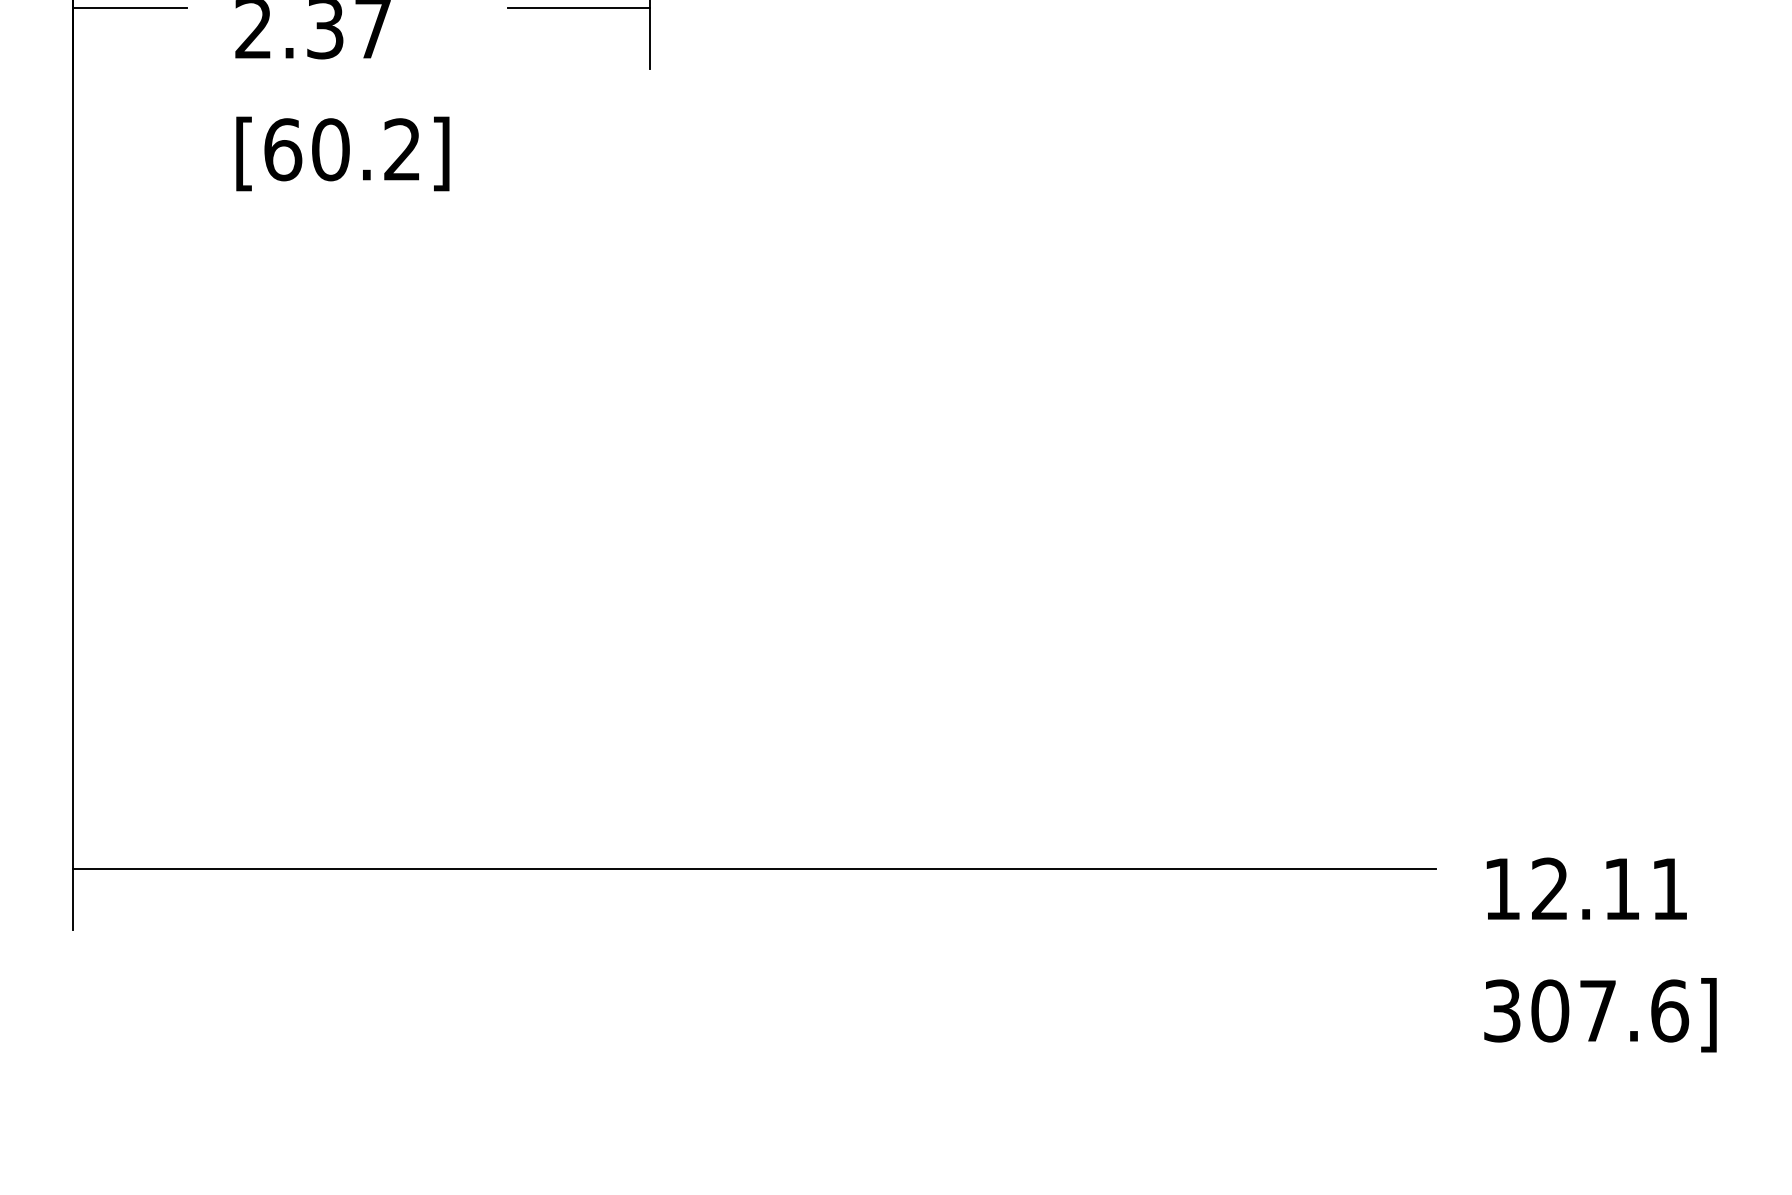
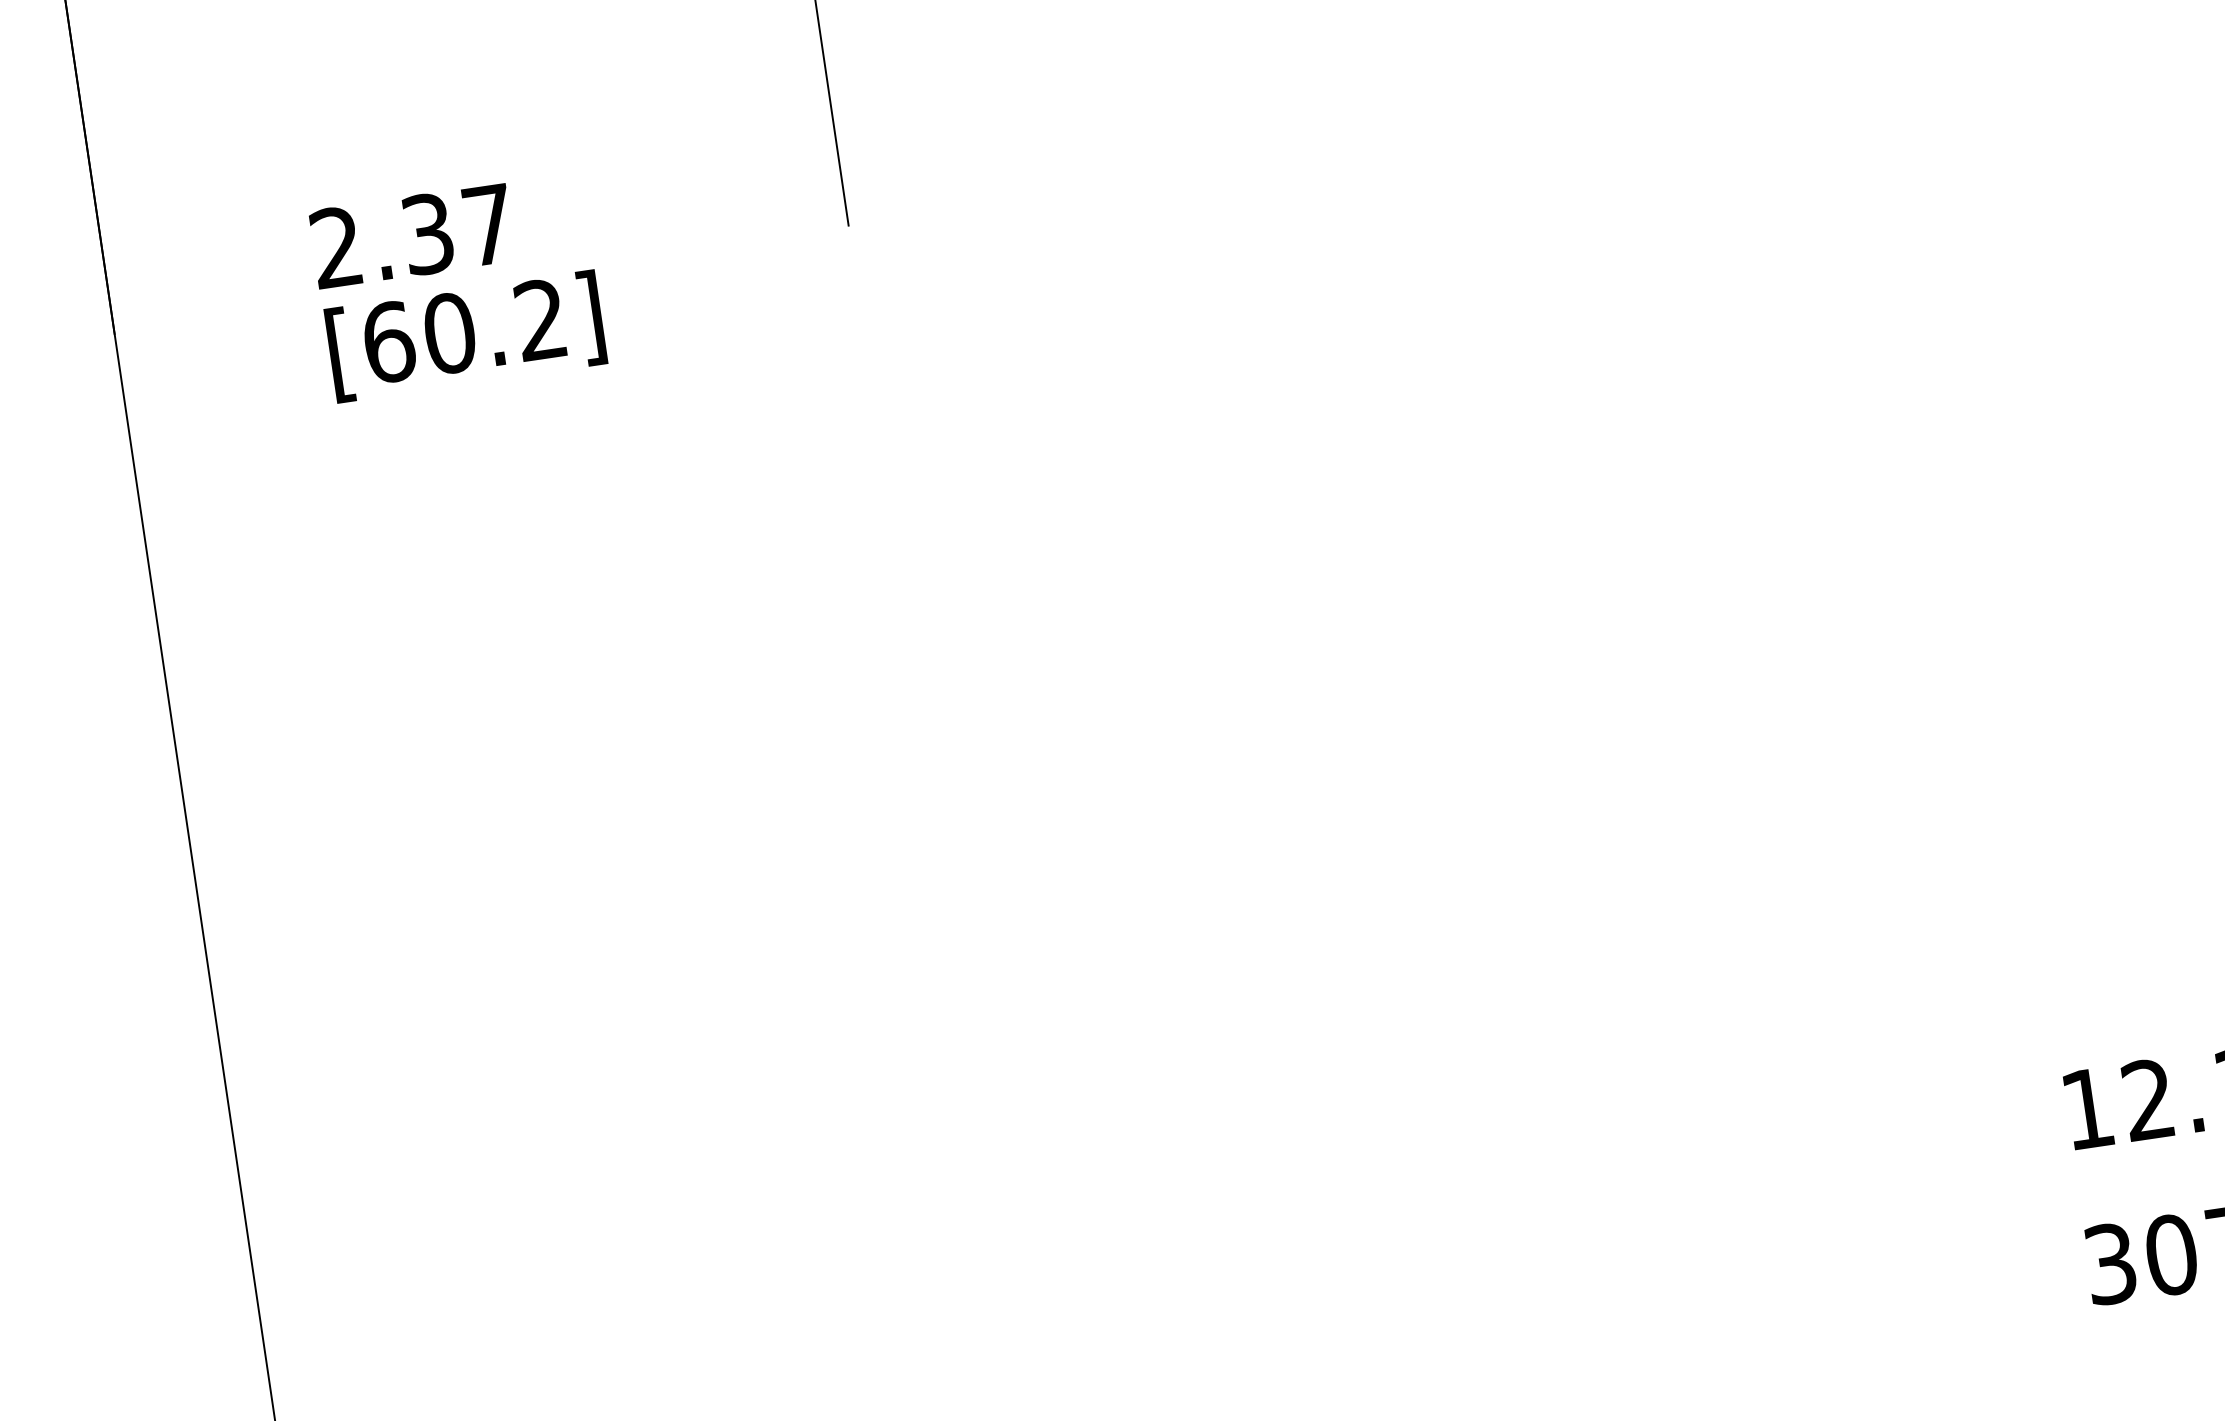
line: (130, 8) -> (176, 246), removed
line: (578, 8) -> (746, 161), removed
text: (342, 153) -> (465, 335), moved
line: (754, 869) -> (1132, 1224), removed

